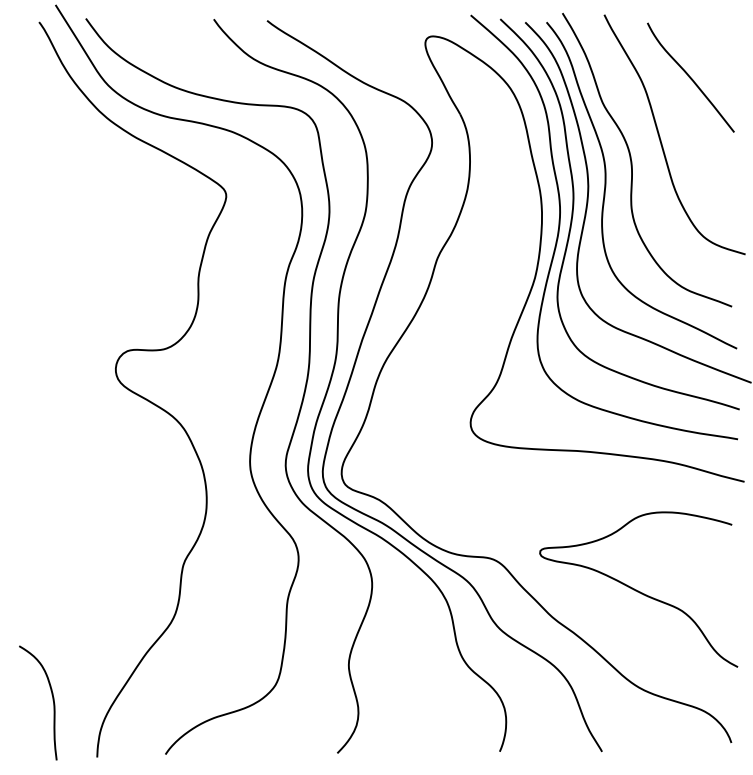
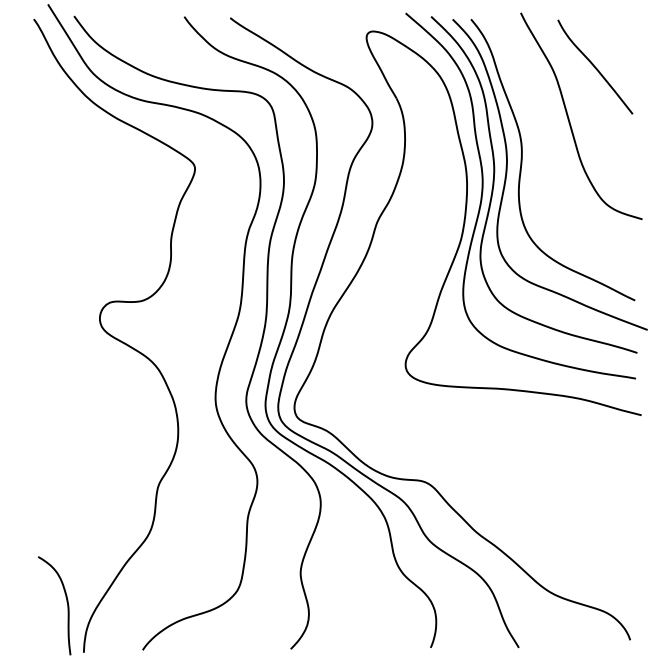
curve: (632, 161) -> (545, 139), removed
curve: (638, 590) -> (550, 508), removed
curve: (52, 700) -> (66, 603), moved

